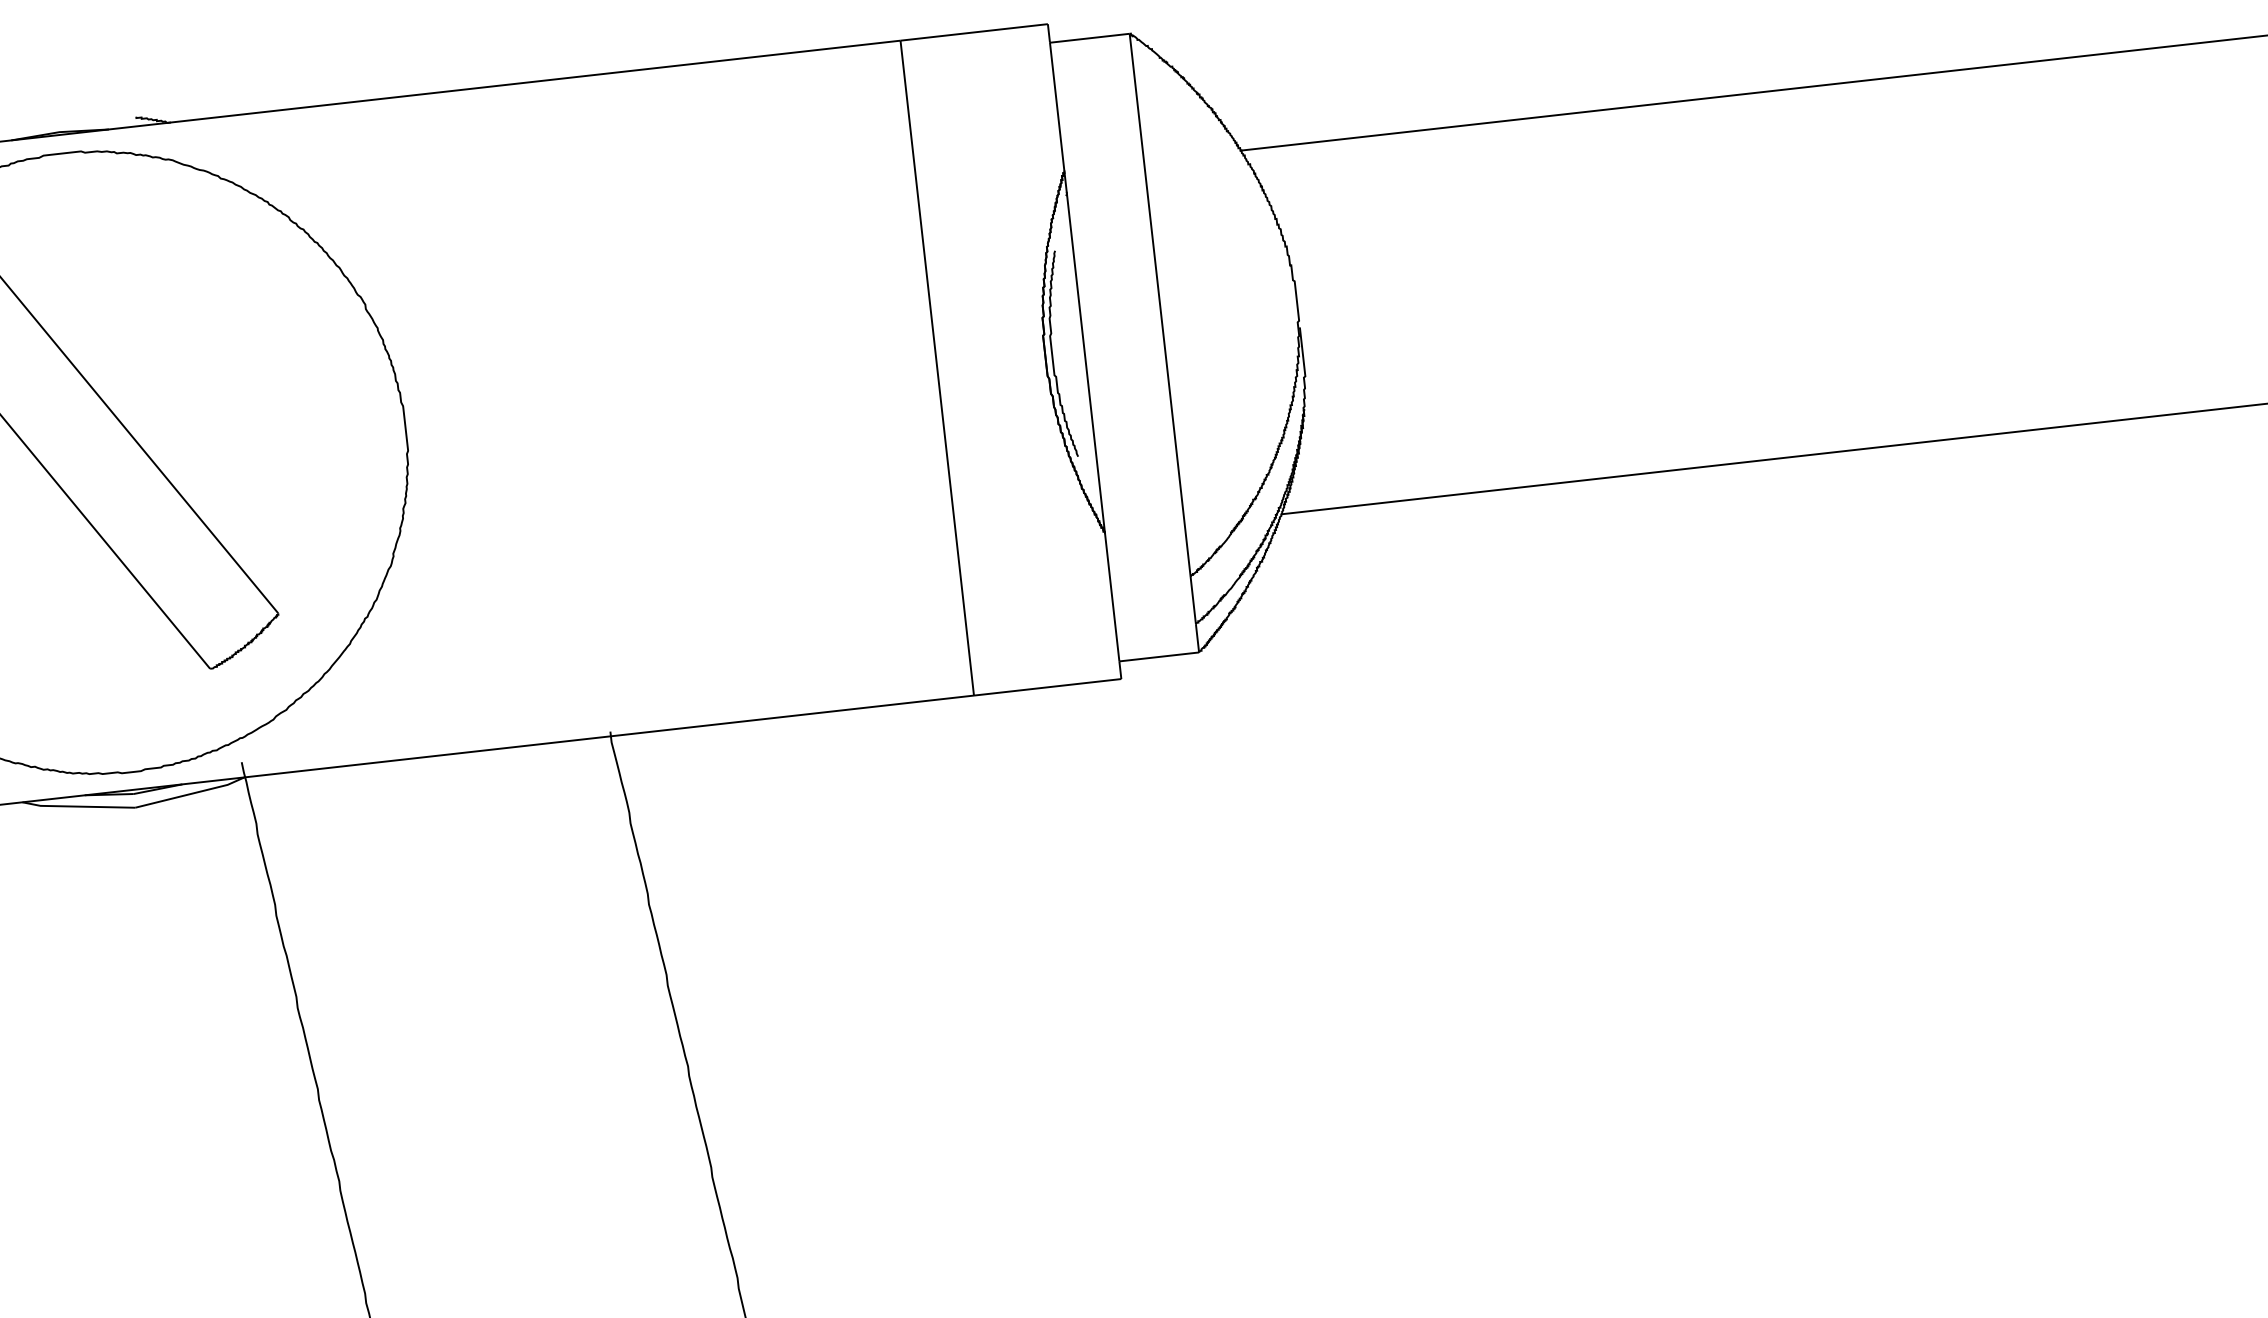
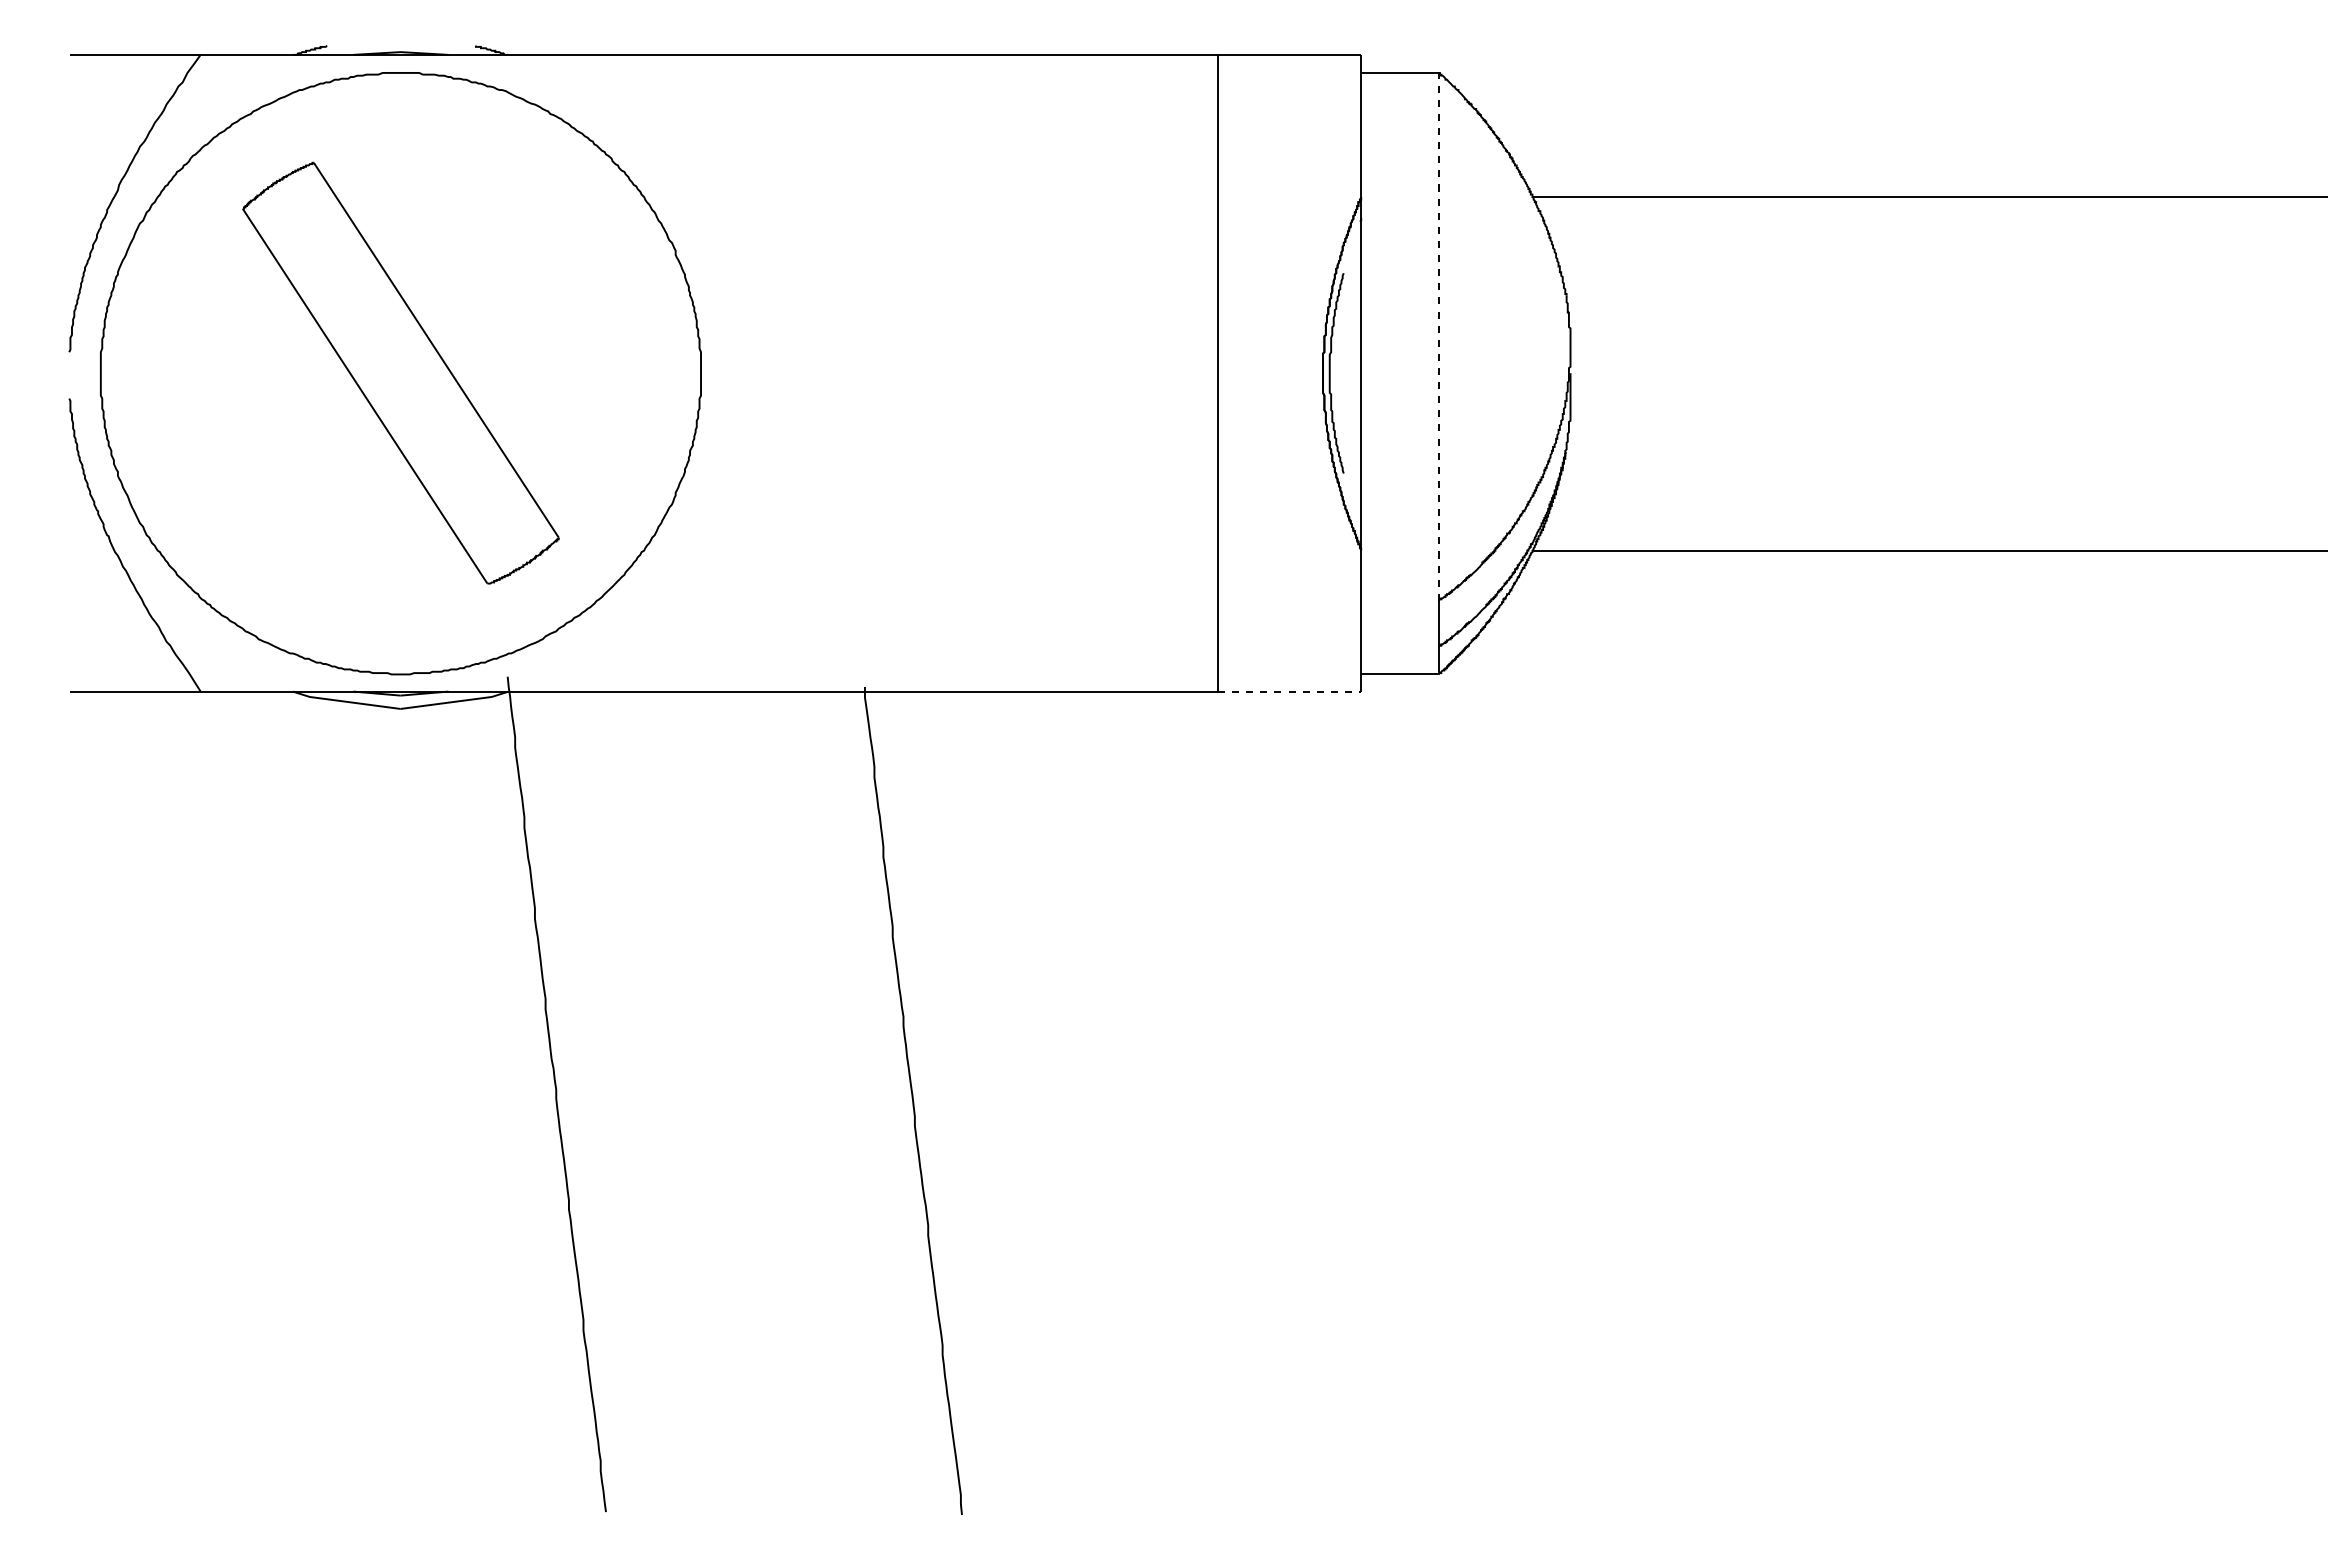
line: (1159, 304) -> (1438, 336), solid -> dashed
line: (1047, 687) -> (1289, 691), solid -> dashed

